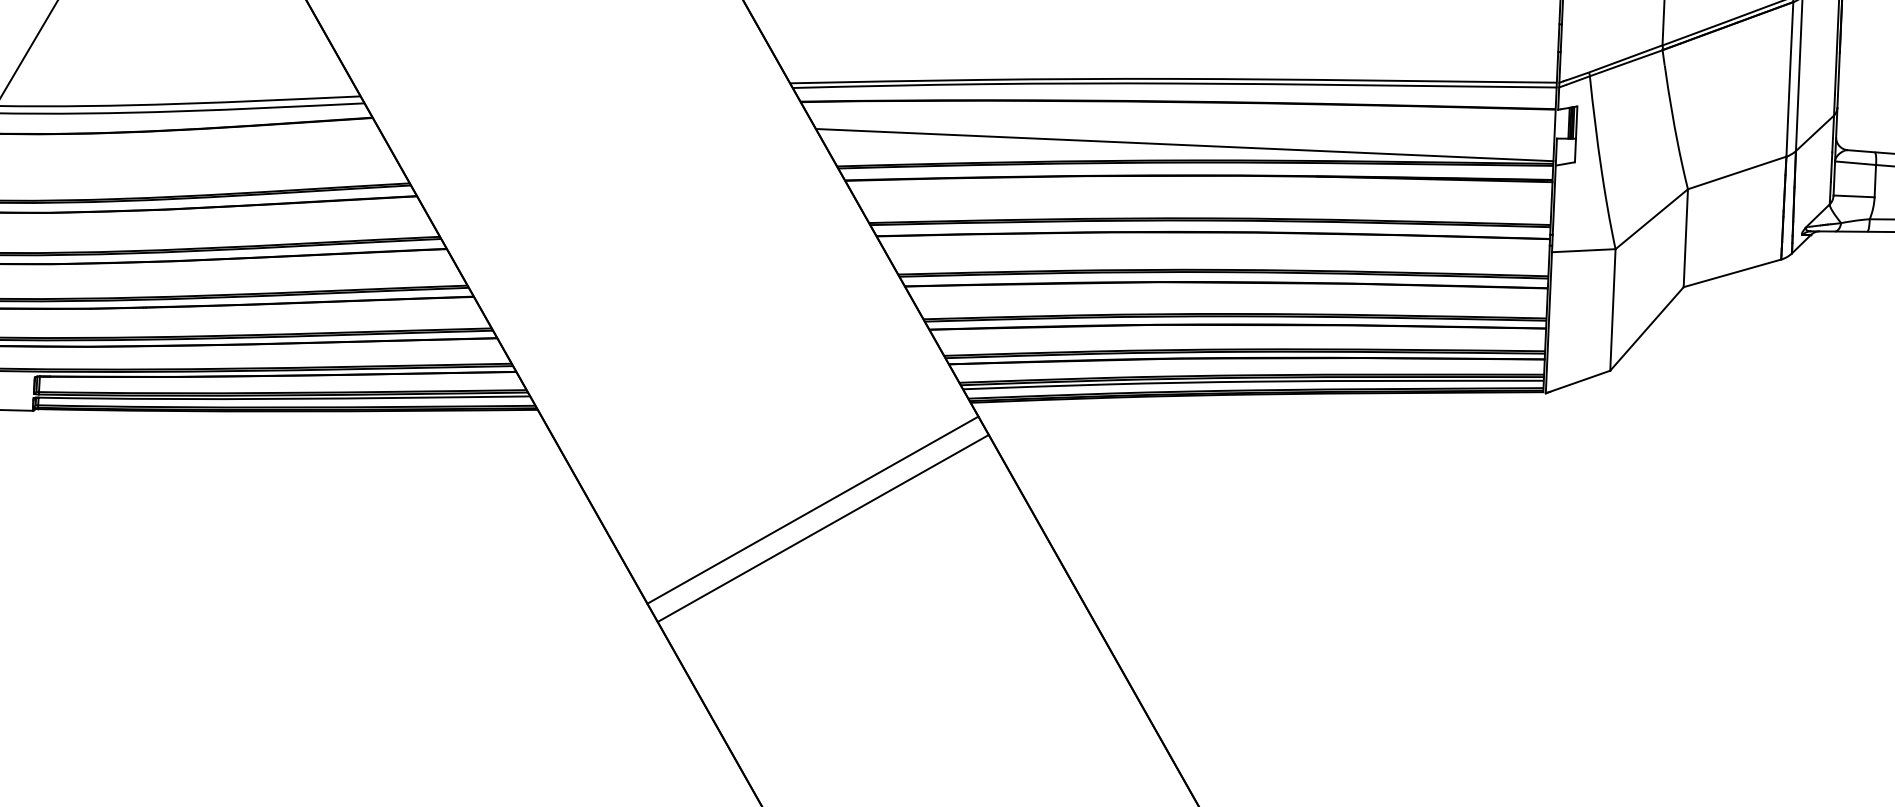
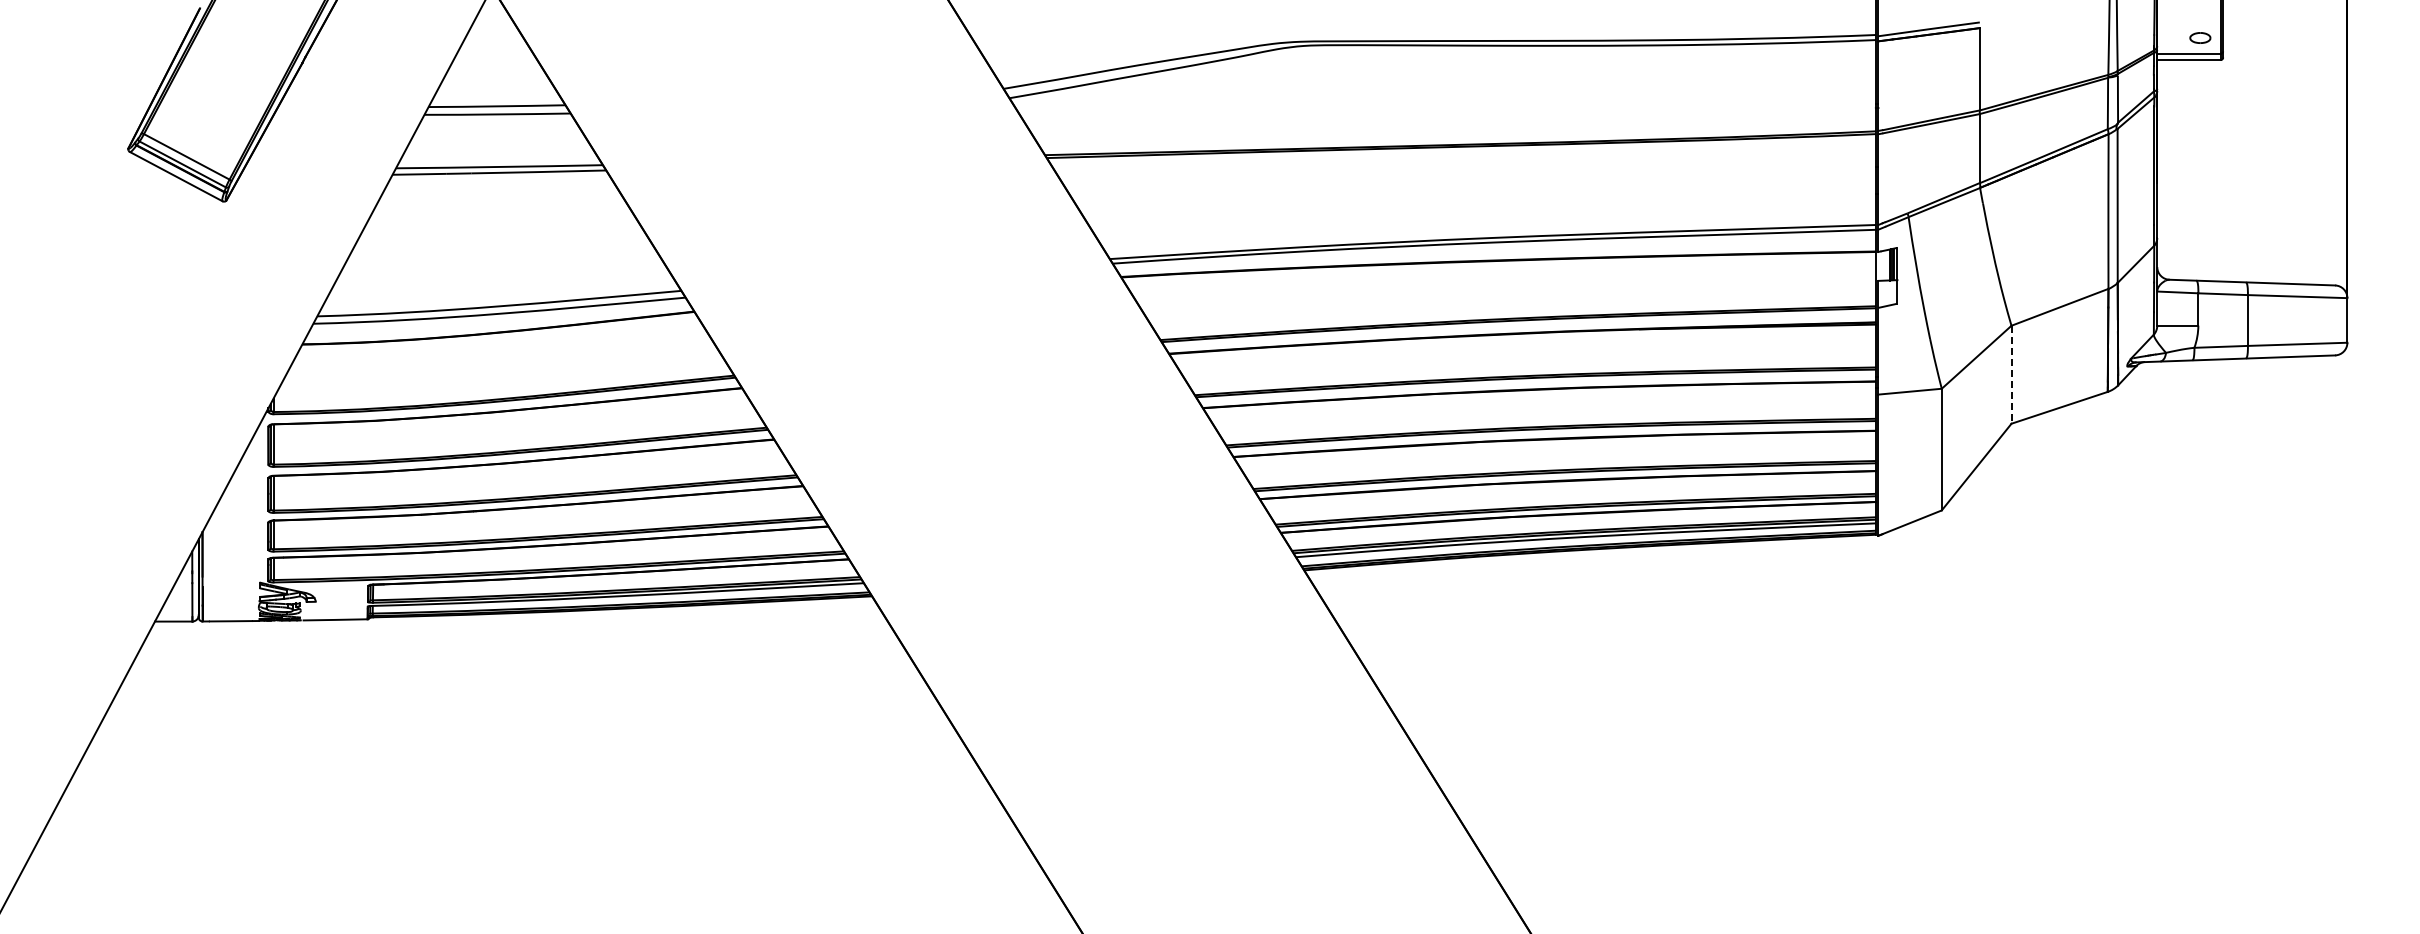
line: (1184, 144) -> (1506, 303), removed
line: (1685, 237) -> (2011, 374), solid -> dashed
line: (813, 510) -> (1151, 684), removed
line: (823, 527) -> (1162, 701), removed

